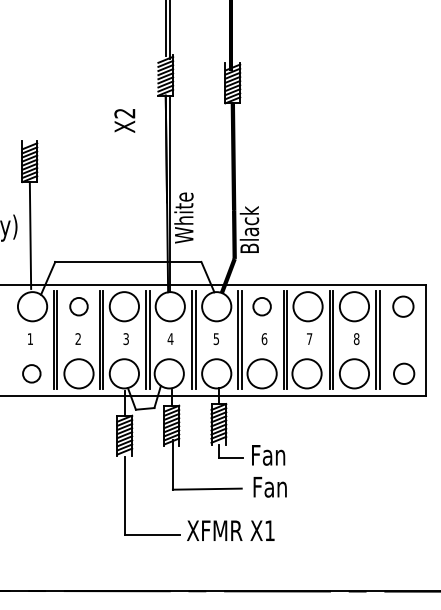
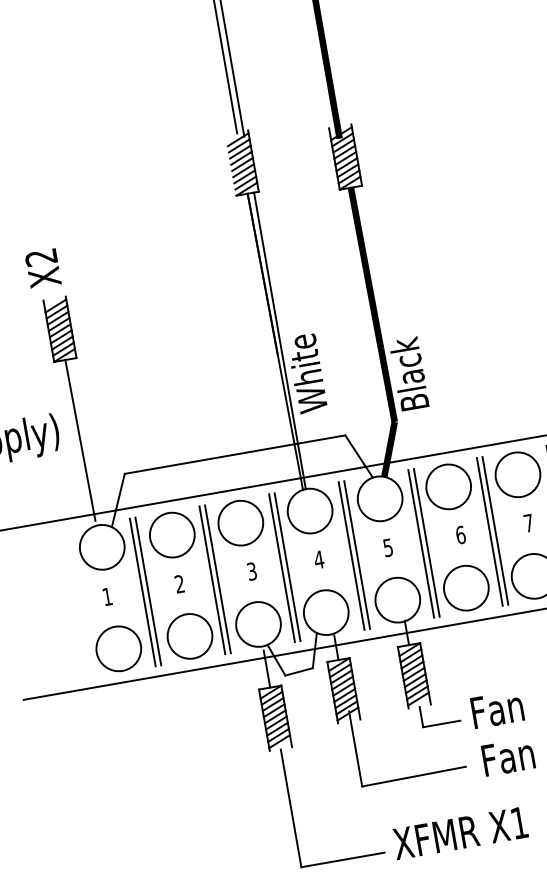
text: (124, 120) -> (42, 268), moved
circle: (78, 306) -> (171, 534), size x1.67
circle: (261, 306) -> (447, 486), size x1.67
circle: (31, 373) -> (118, 648), size x1.67

